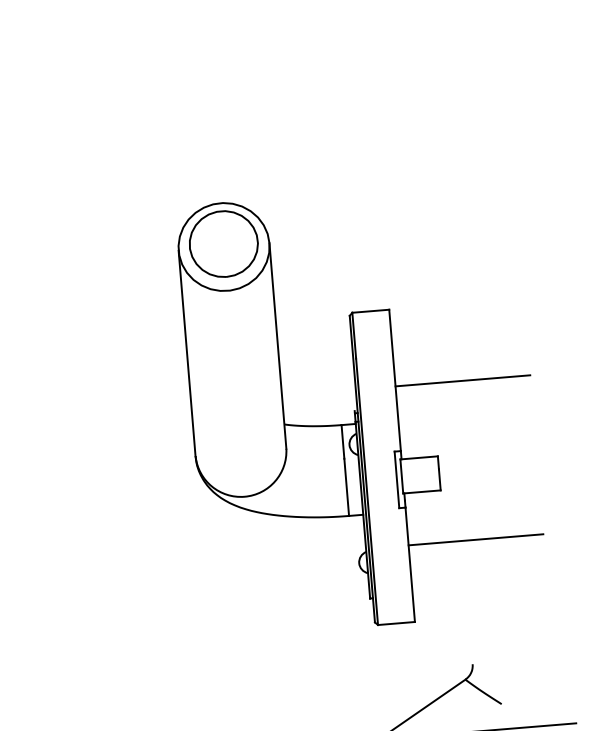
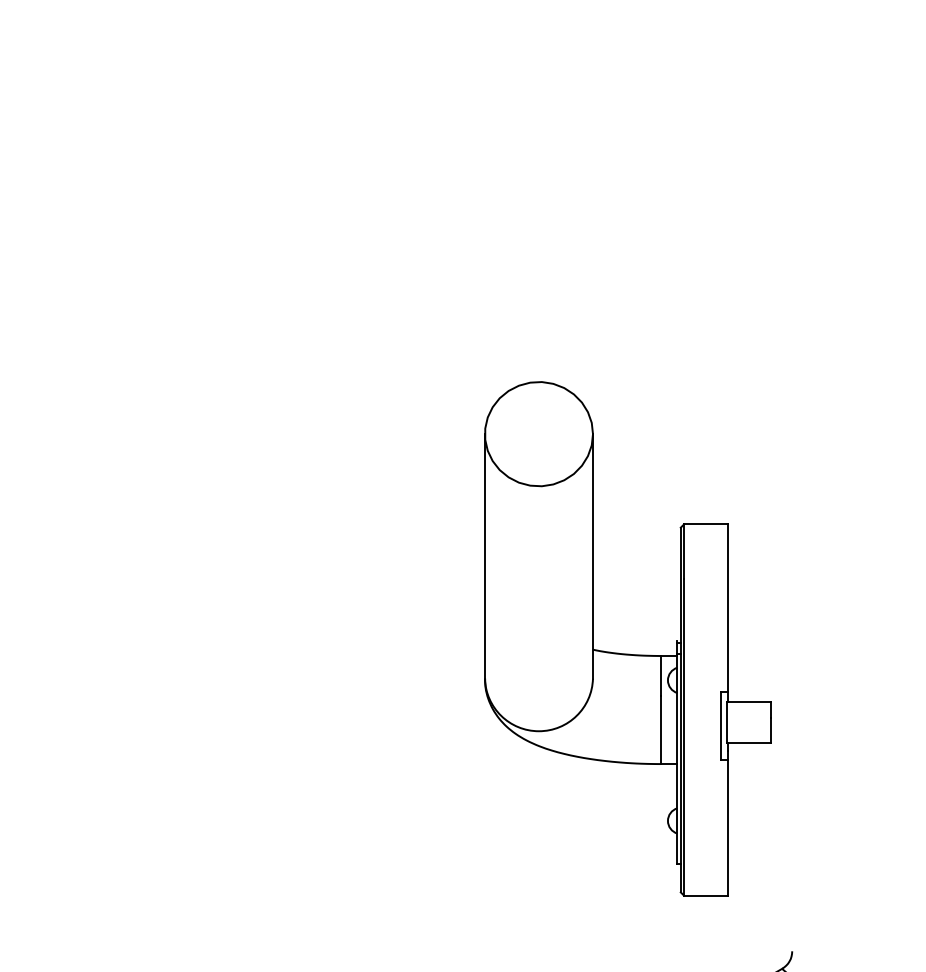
part: (223, 243) -> (538, 430), removed
line: (463, 380) -> (808, 615), removed
line: (476, 539) -> (808, 804), removed

